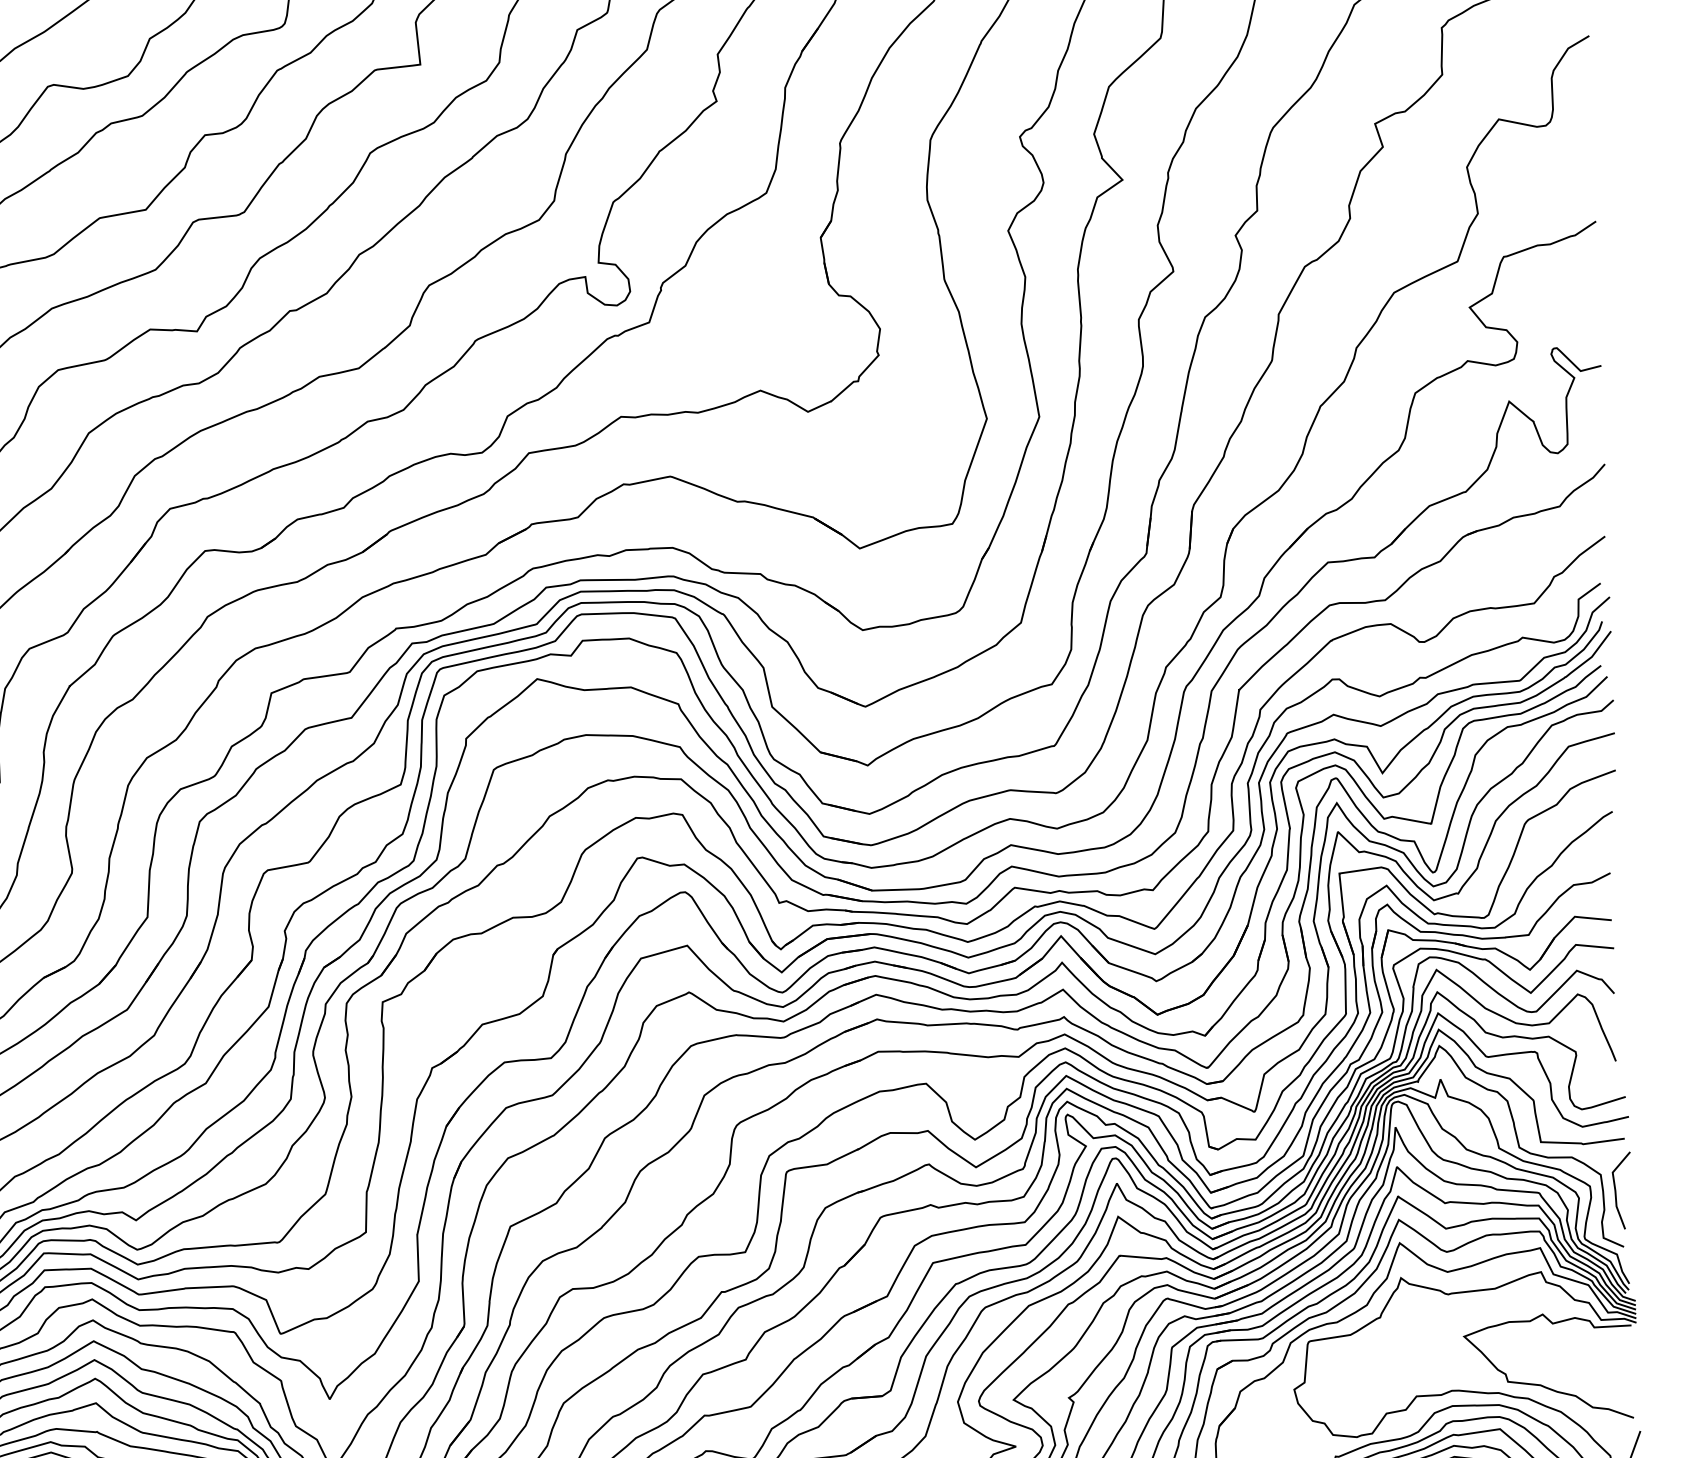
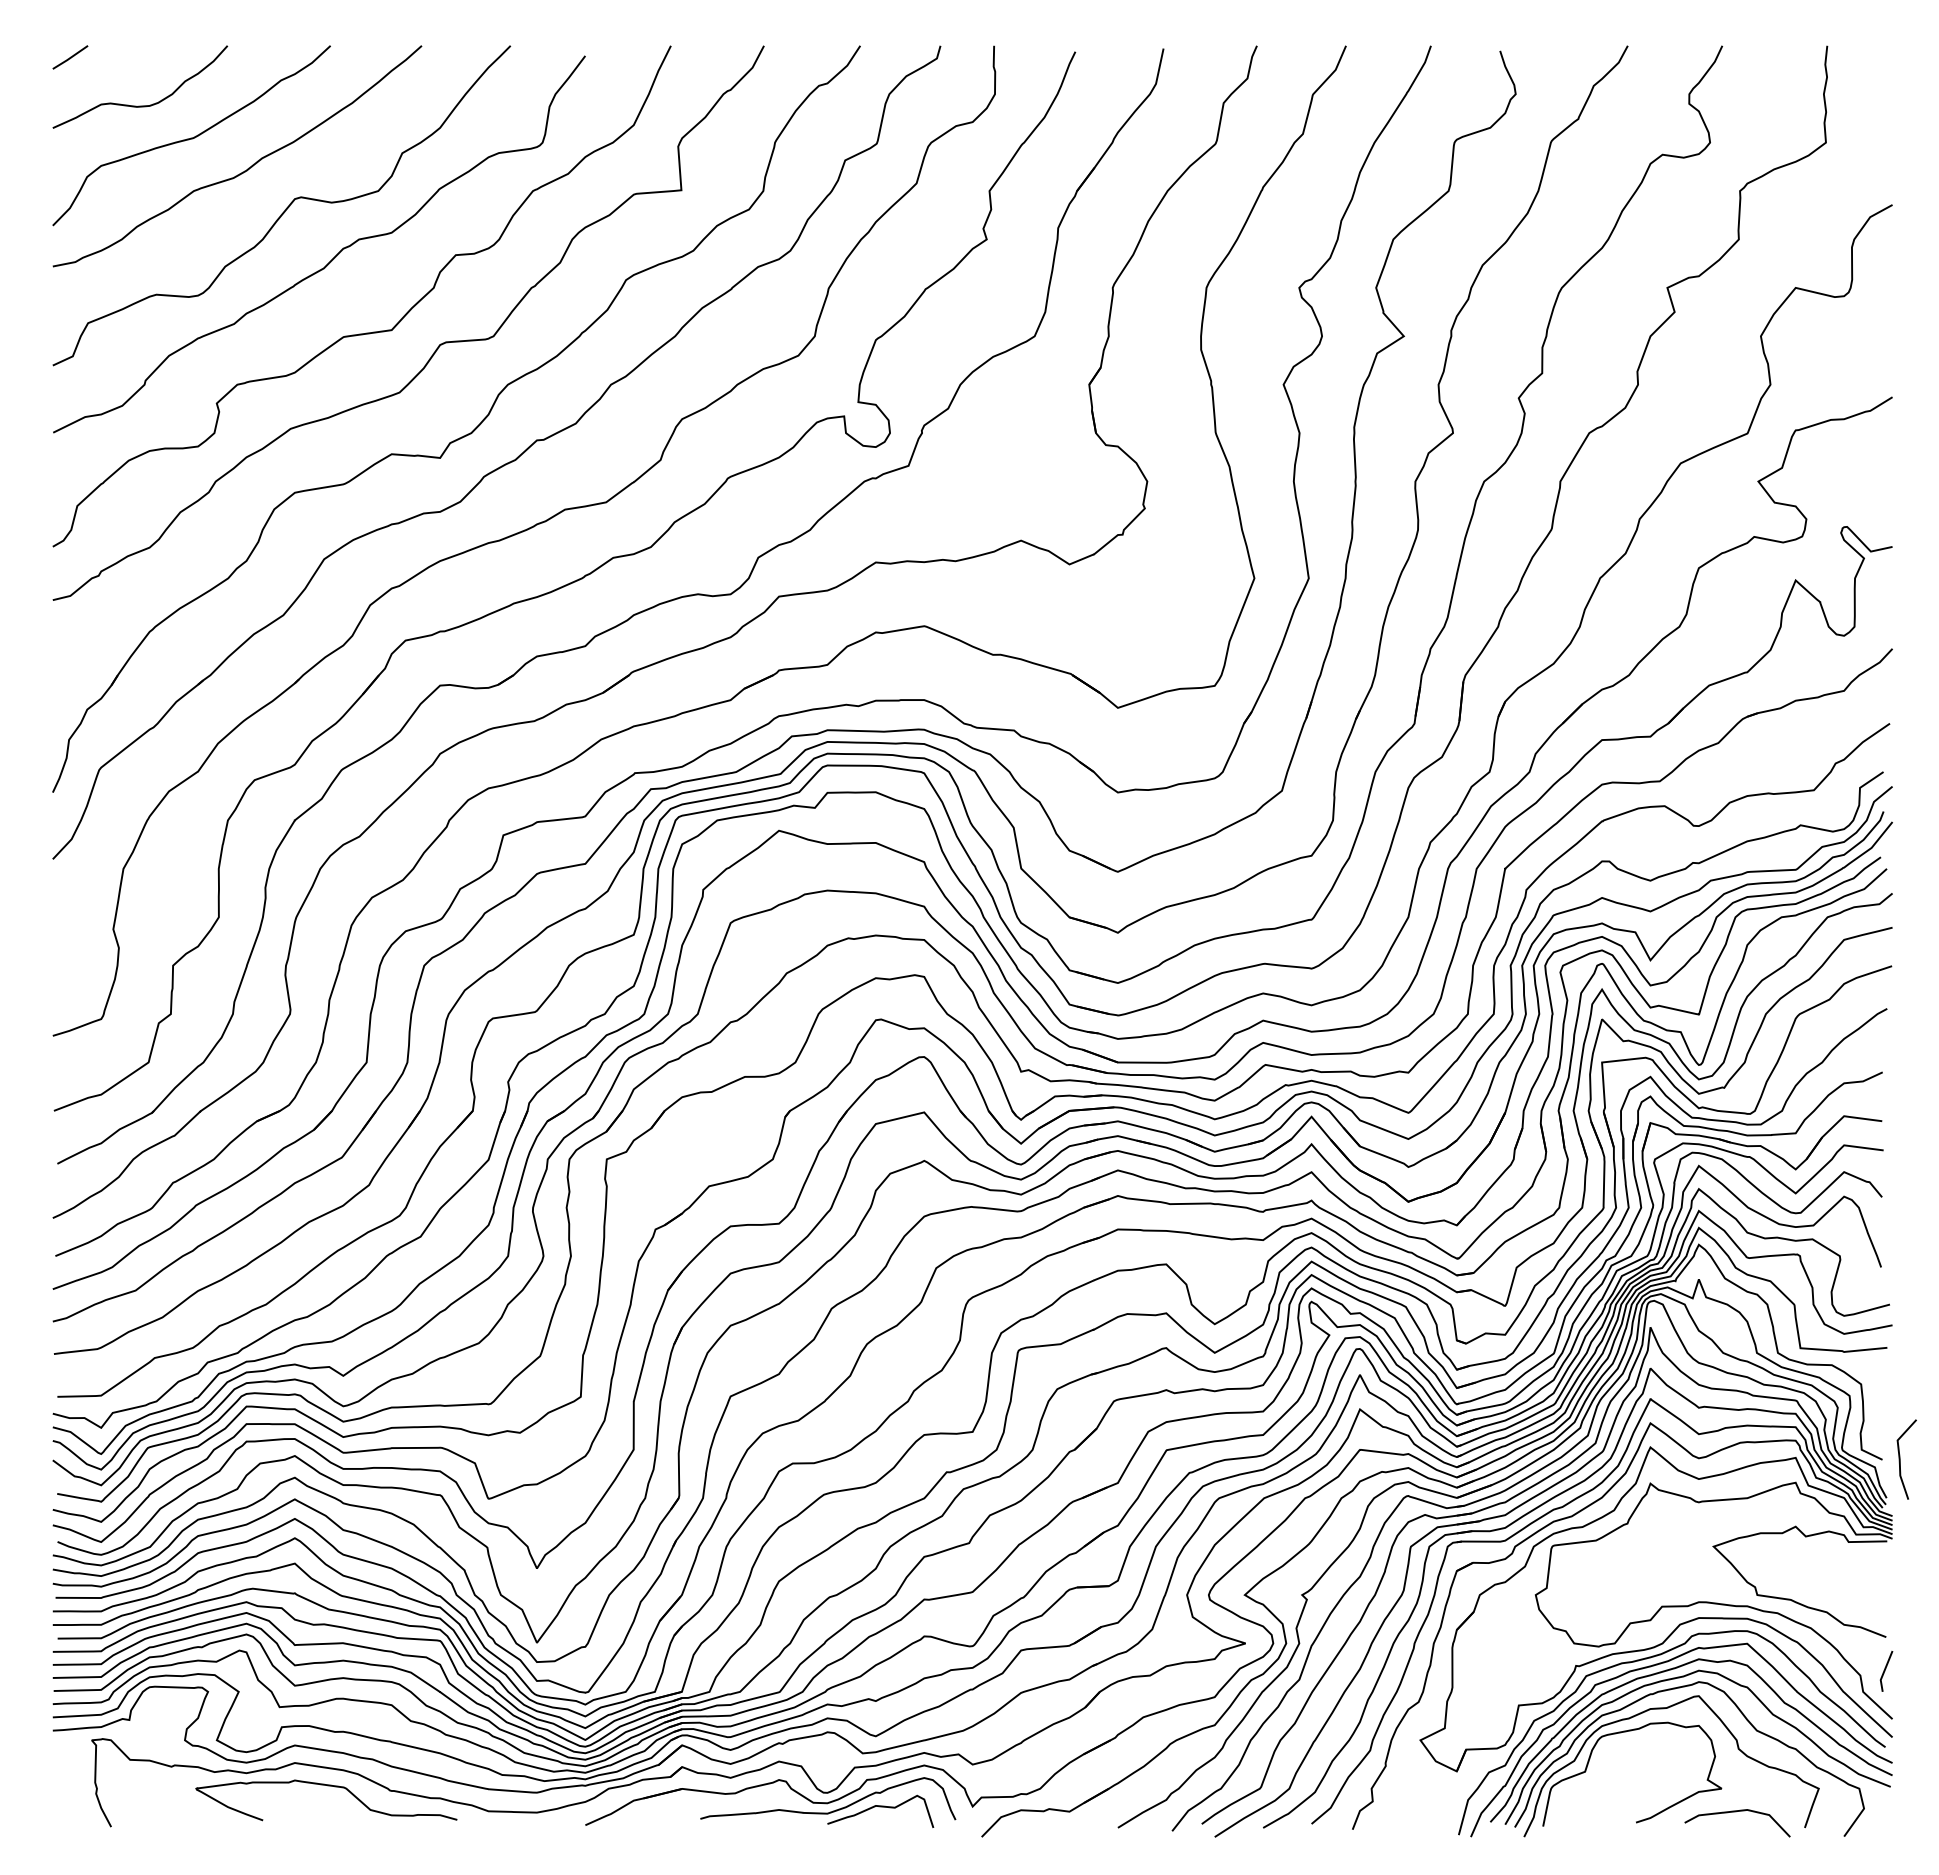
line: (1616, 1190) -> (1900, 1459), moved

